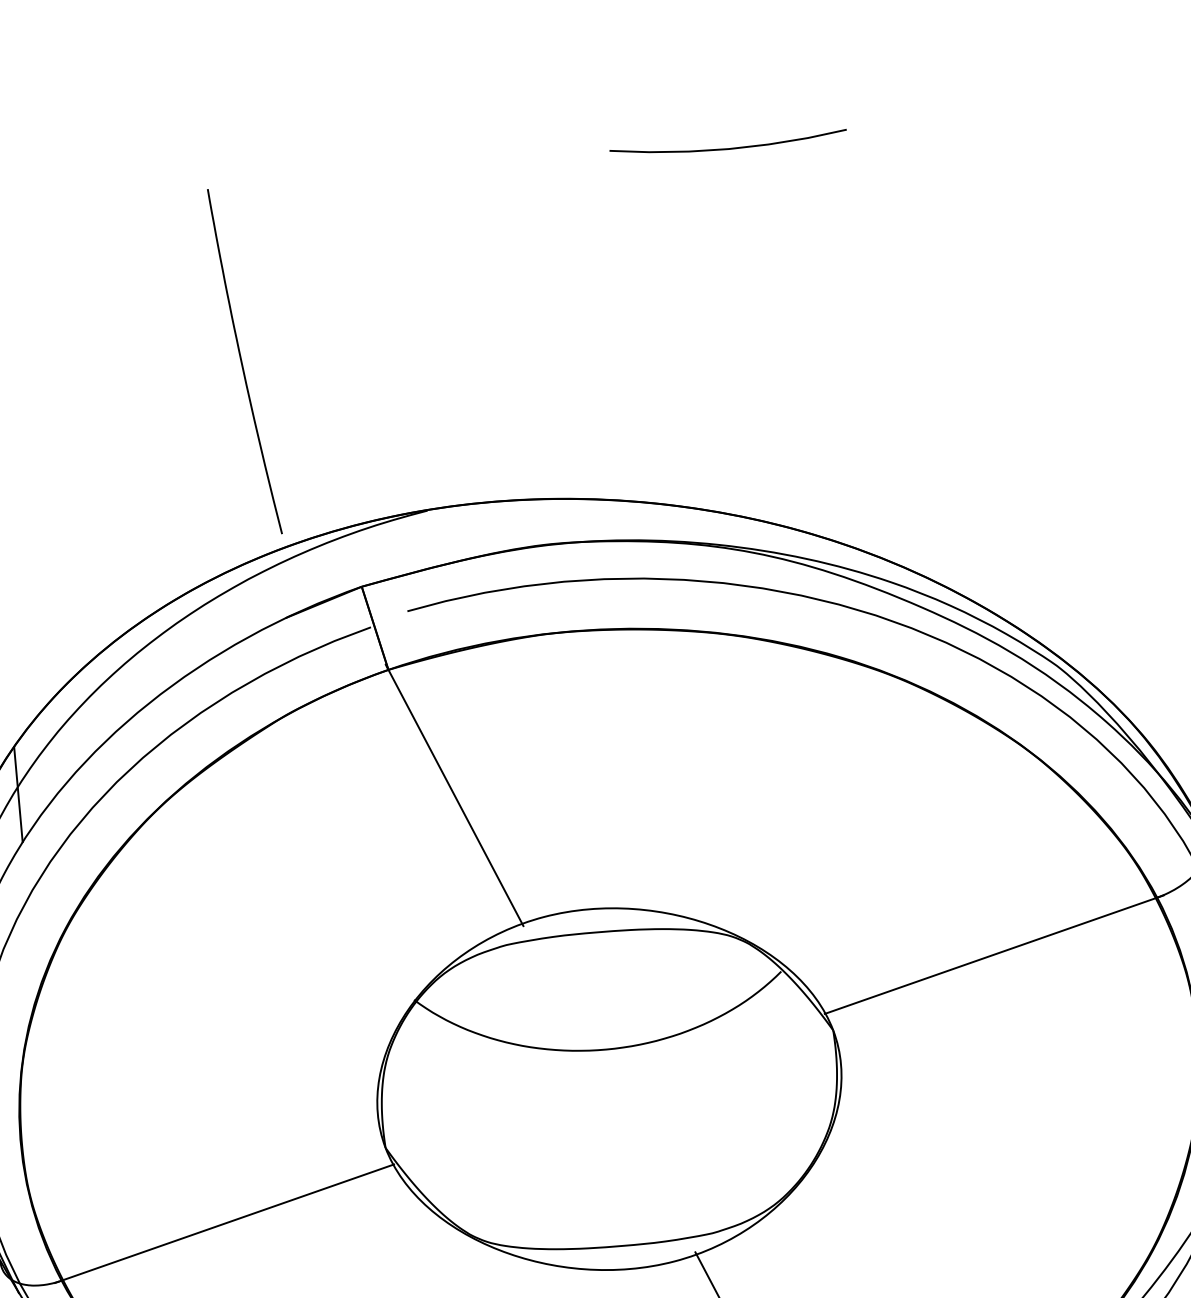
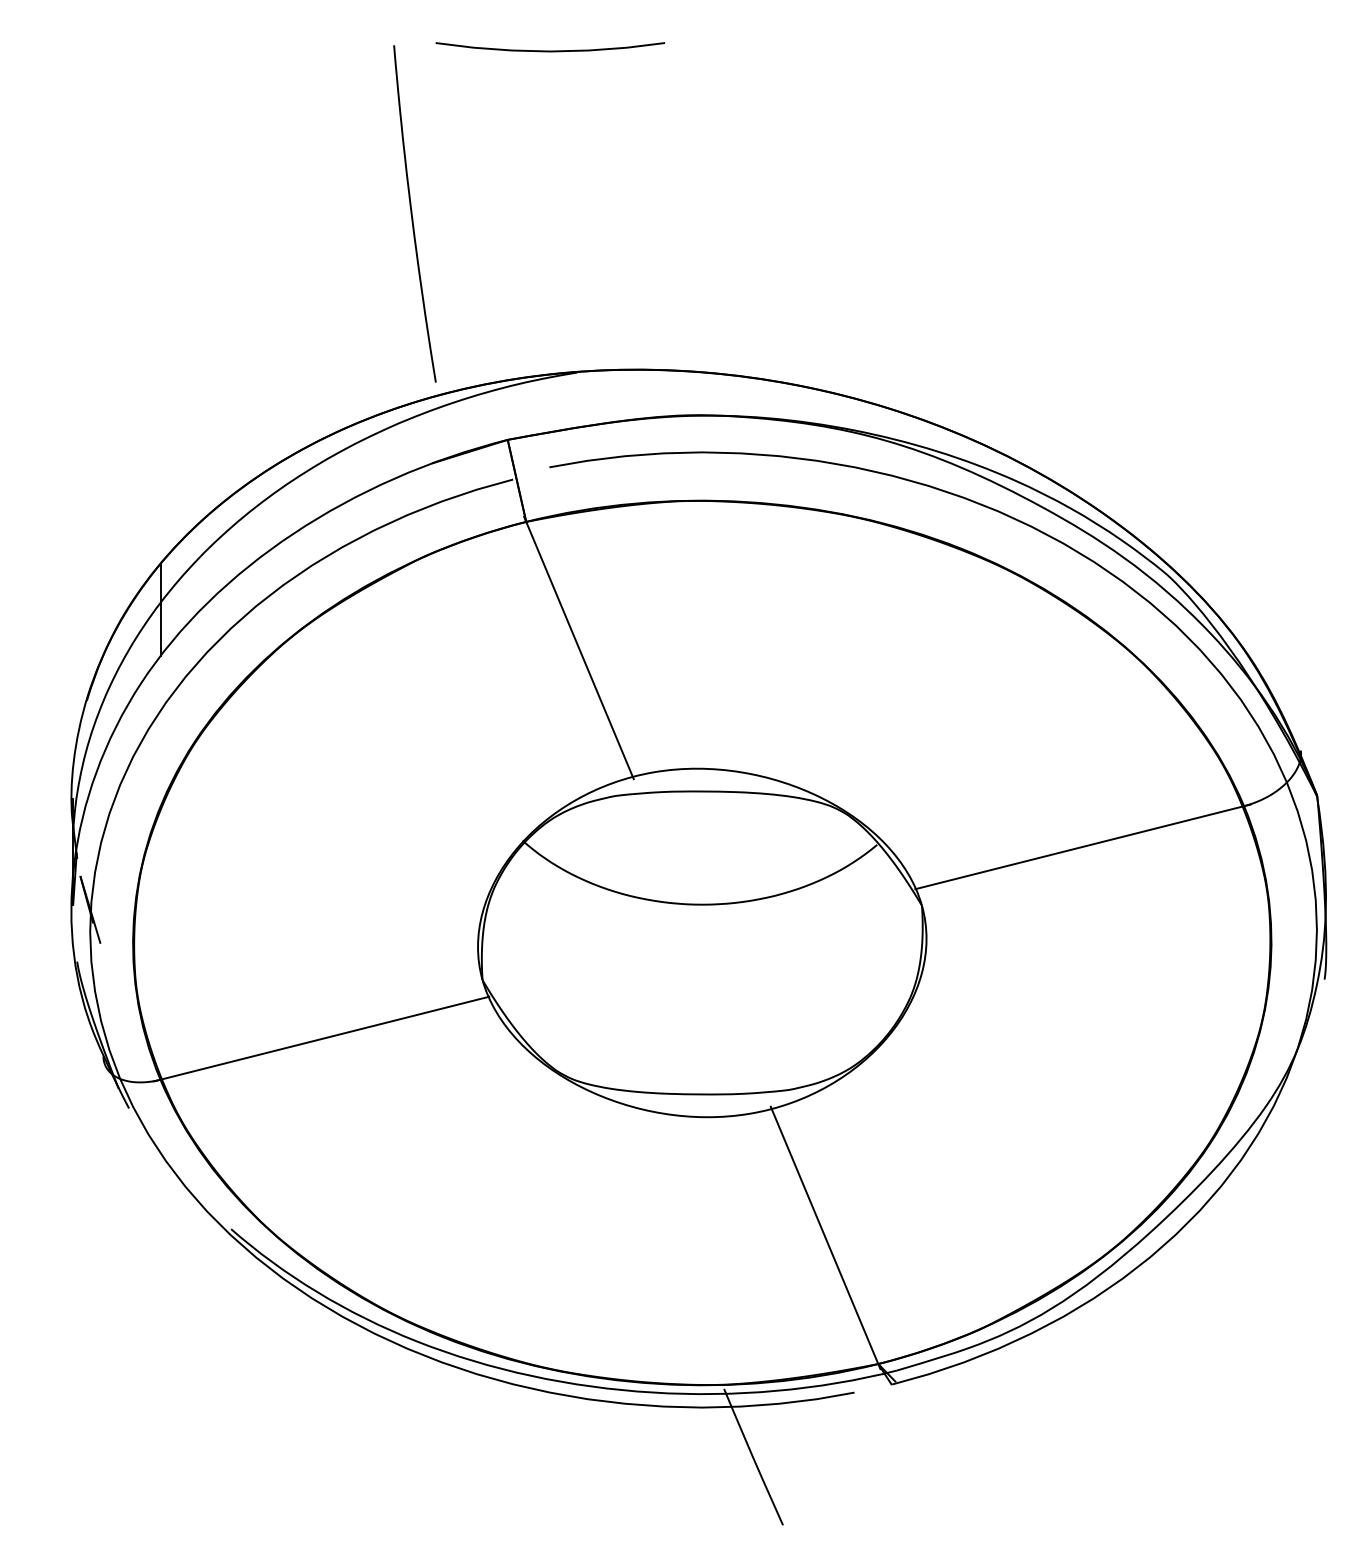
curve: (727, 148) -> (549, 50), moved

